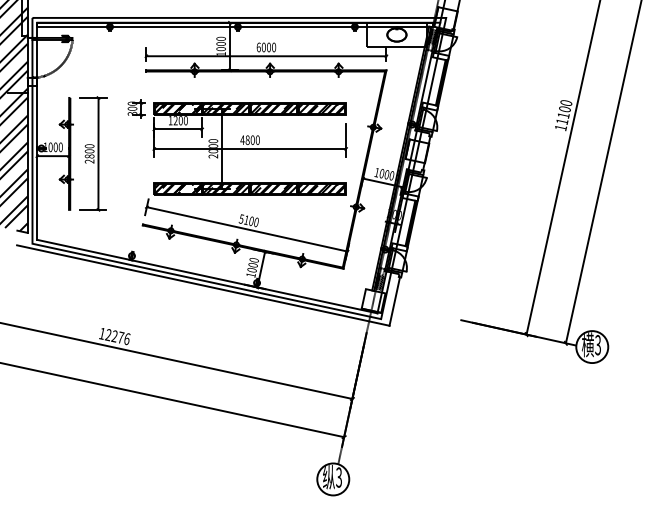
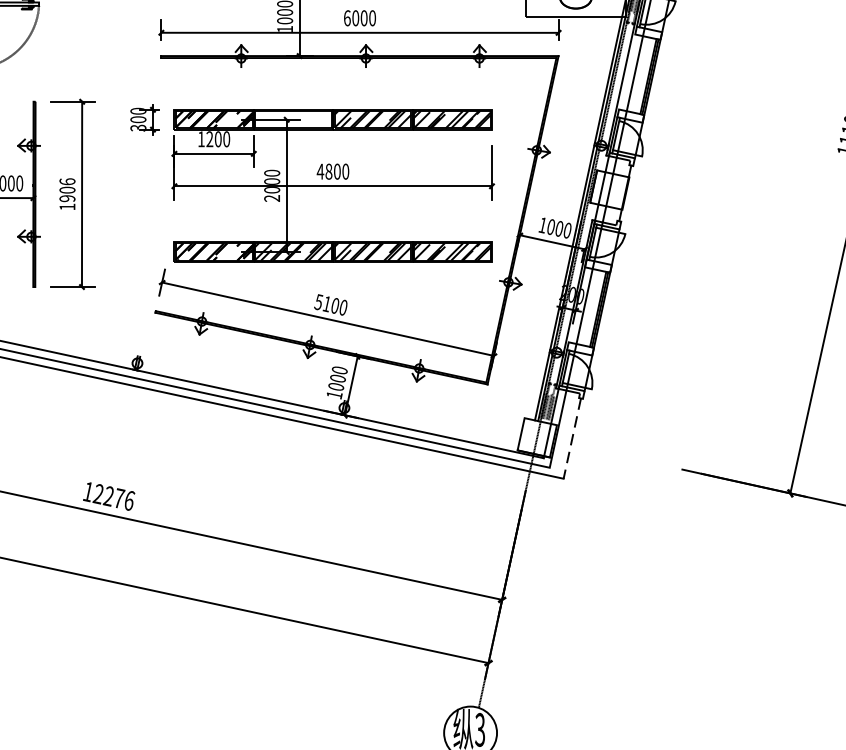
hatch: (226, 108) -> (293, 119), removed
text: (89, 153) -> (67, 193), 2800 -> 1906
line: (394, 301) -> (571, 438), solid -> dashed

